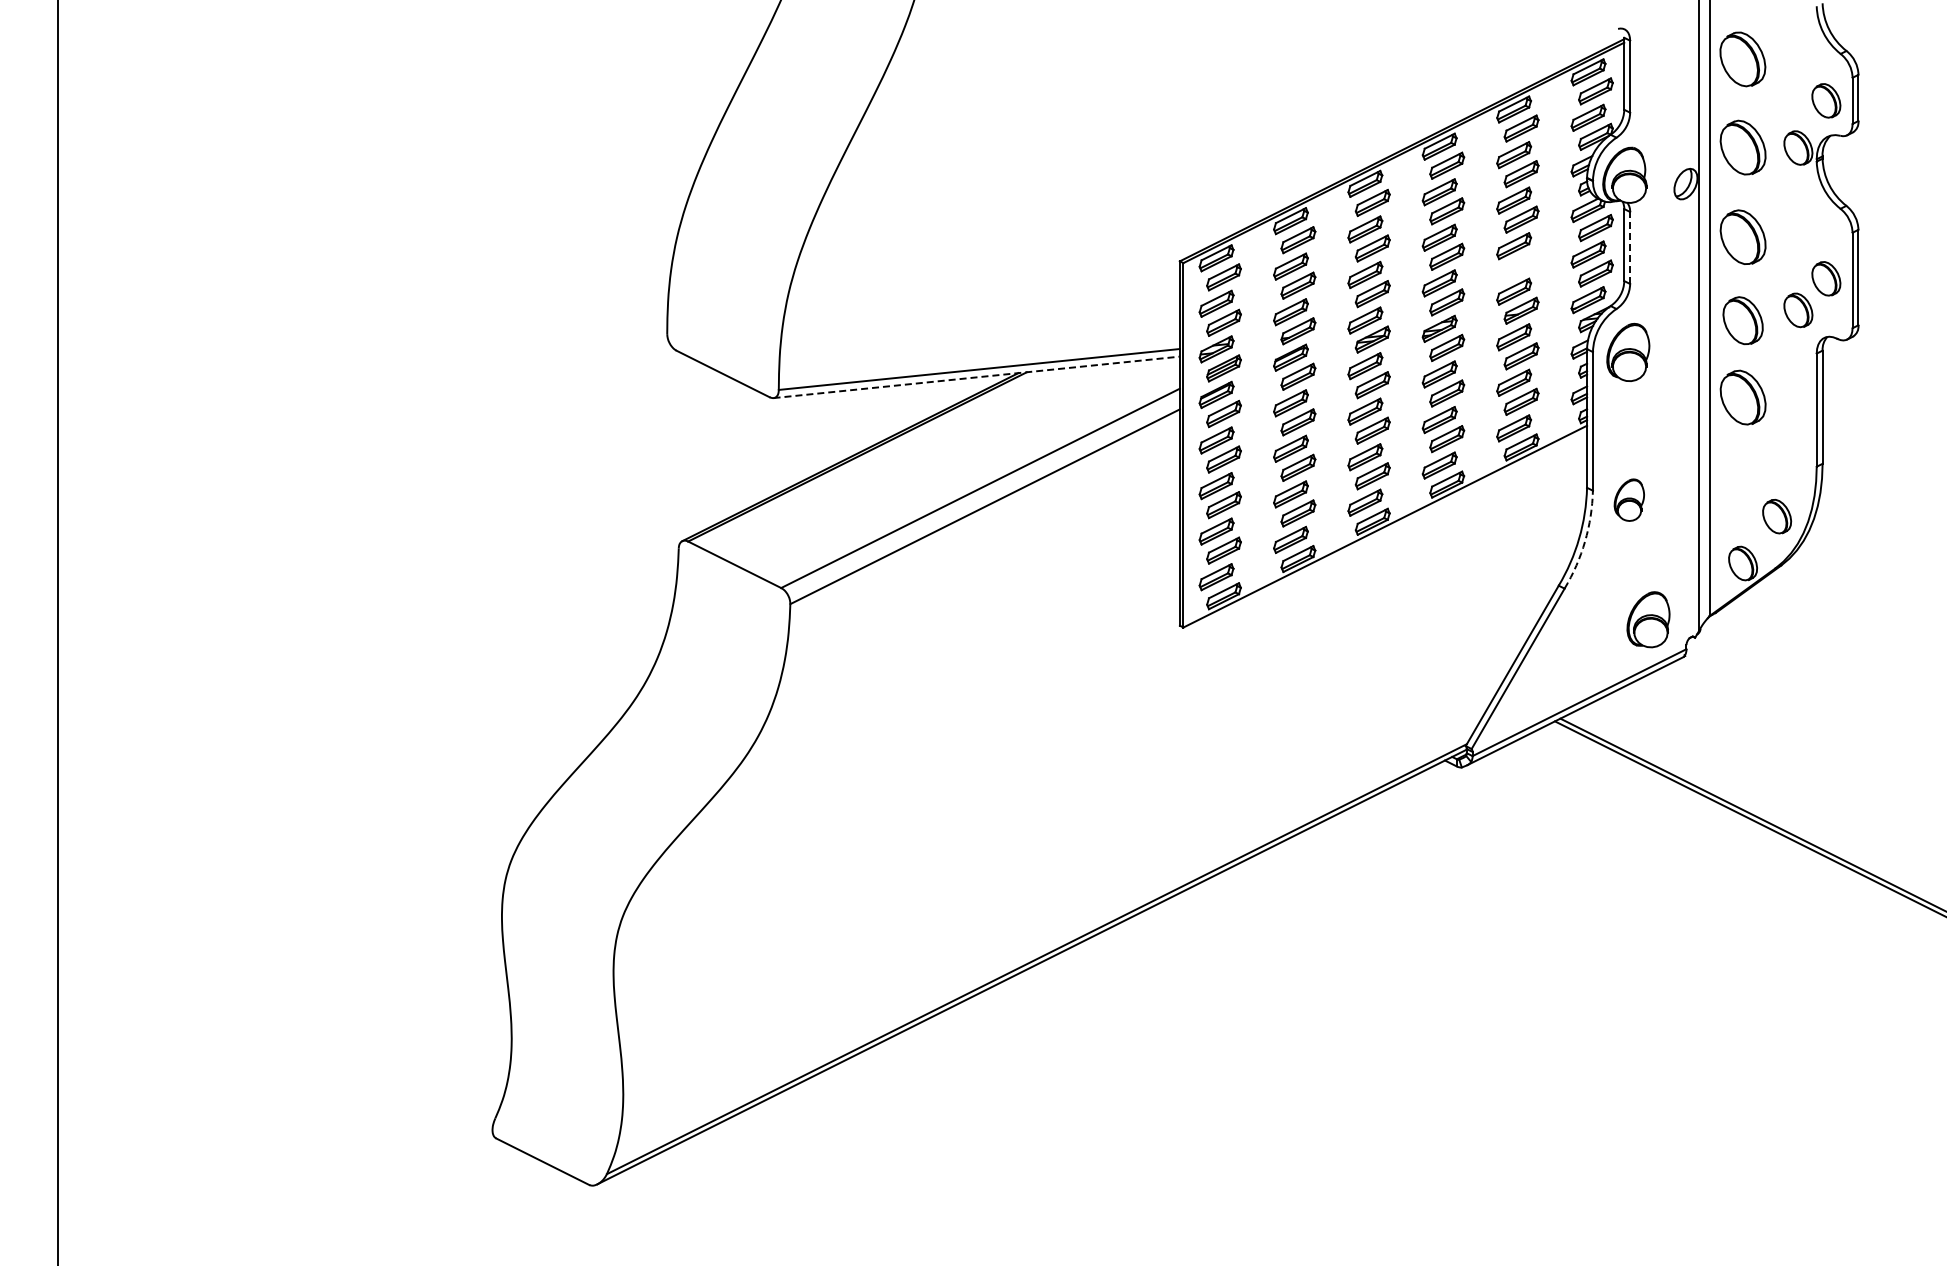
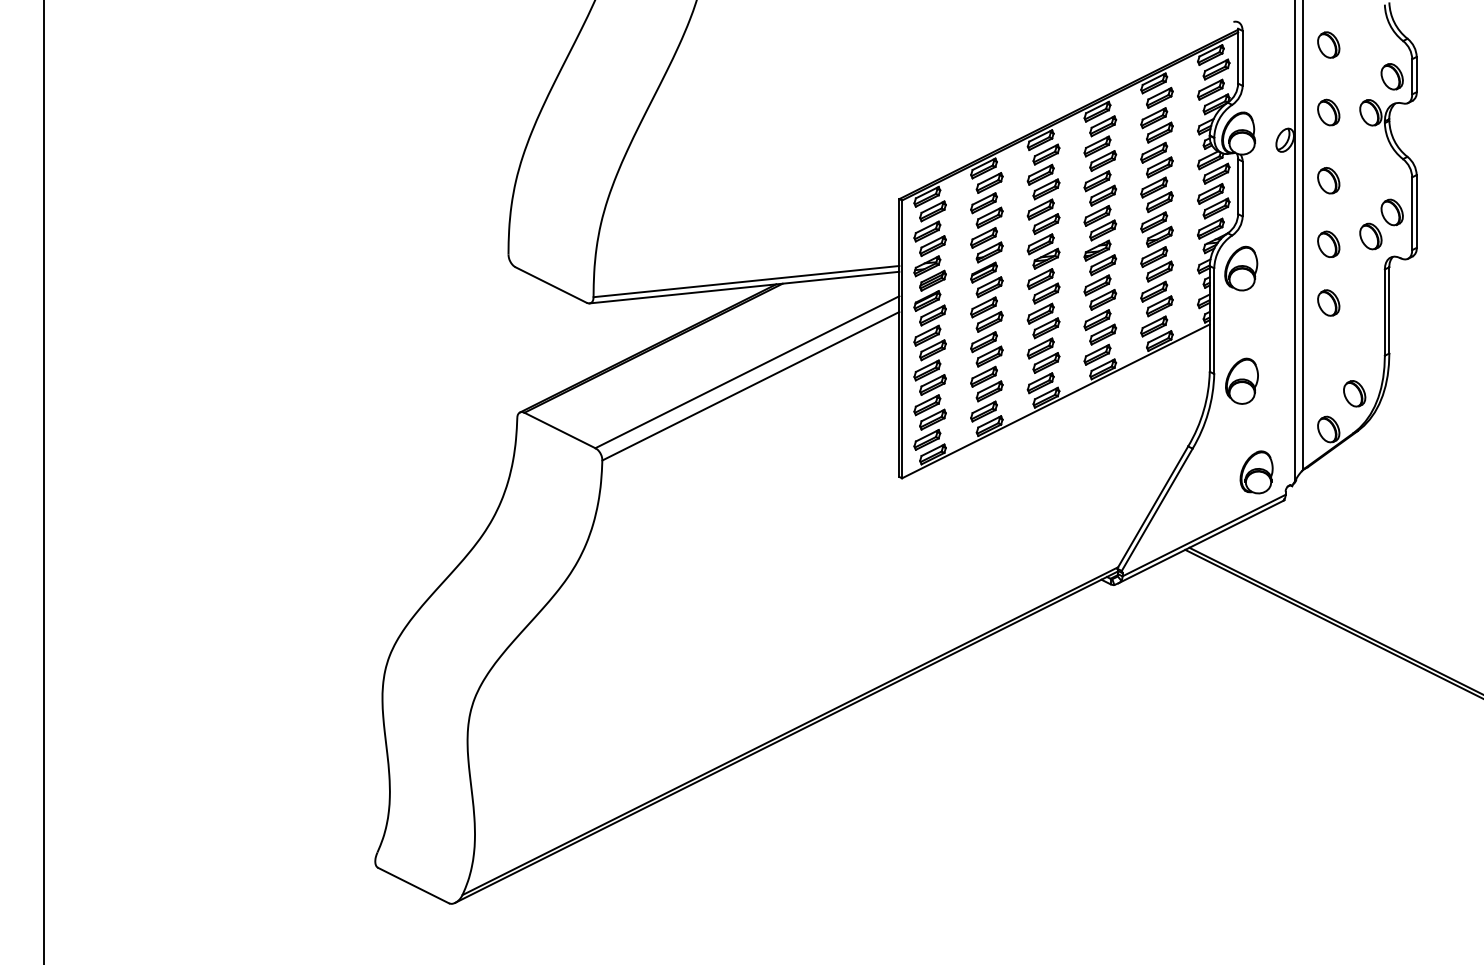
part: (1743, 58) -> (1329, 44), size x0.62
part: (1742, 147) -> (1328, 112), size x0.62
part: (1742, 236) -> (1328, 180), size x0.62
line: (1630, 248) -> (1242, 189), dashed -> solid
part: (1521, 265) -> (1159, 202), added
part: (1742, 320) -> (1328, 244), size x0.71
line: (977, 377) -> (745, 287), dashed -> solid
part: (1742, 397) -> (1328, 302), size x0.62
part: (1629, 499) -> (1242, 380), size x1.43
arc: (1585, 541) -> (1208, 412), dashed -> solid

